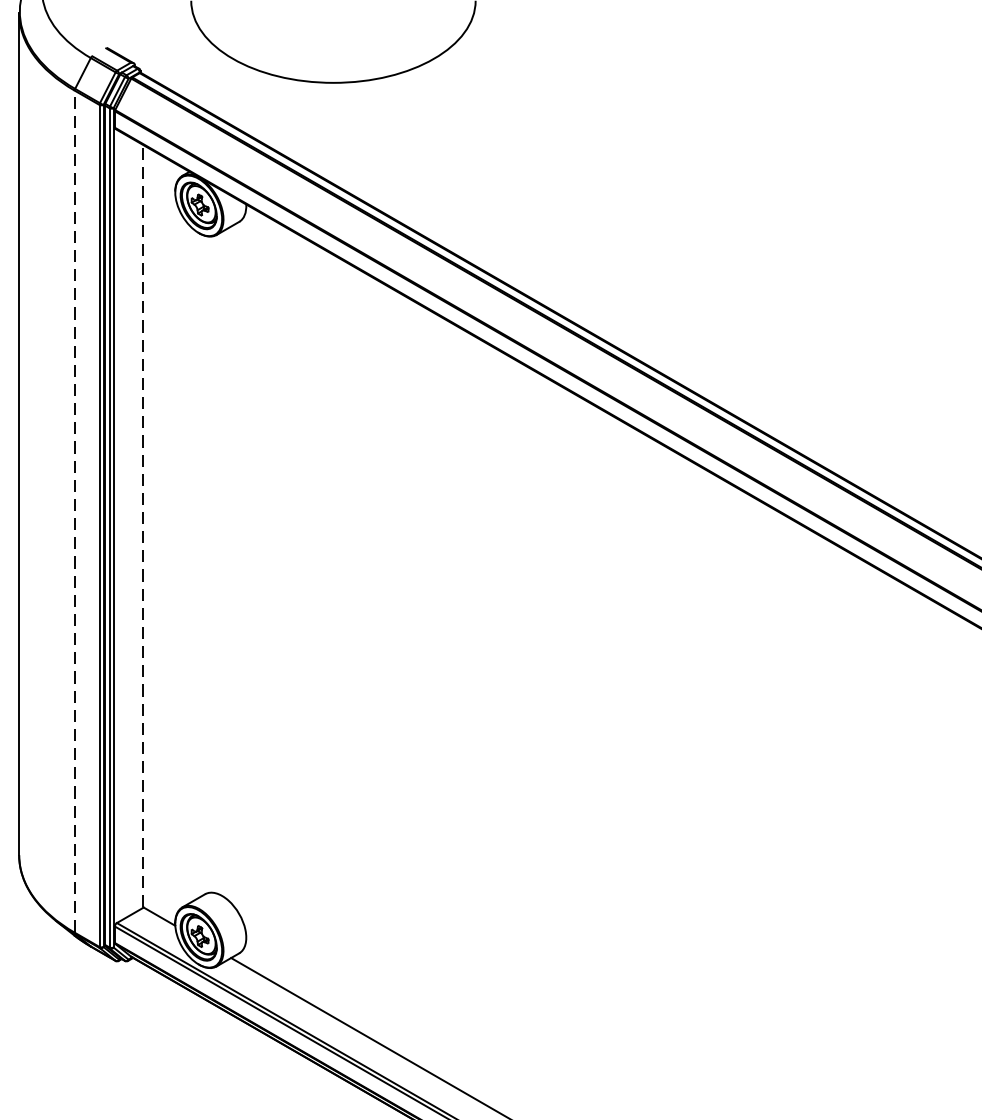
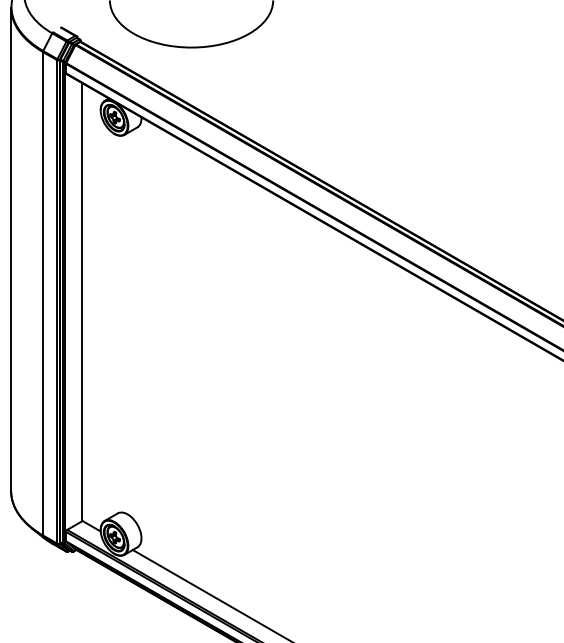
line: (73, 511) -> (42, 293), dashed -> solid
line: (143, 526) -> (82, 302), dashed -> solid

